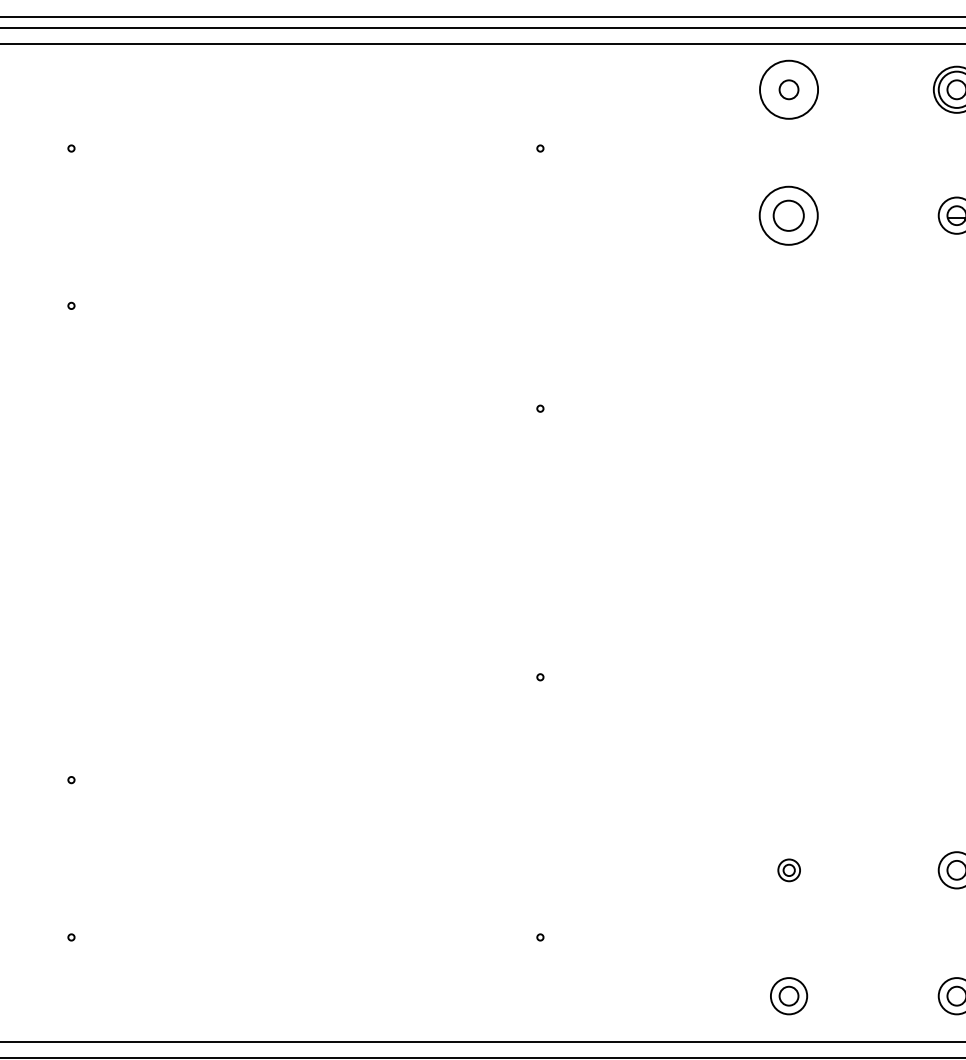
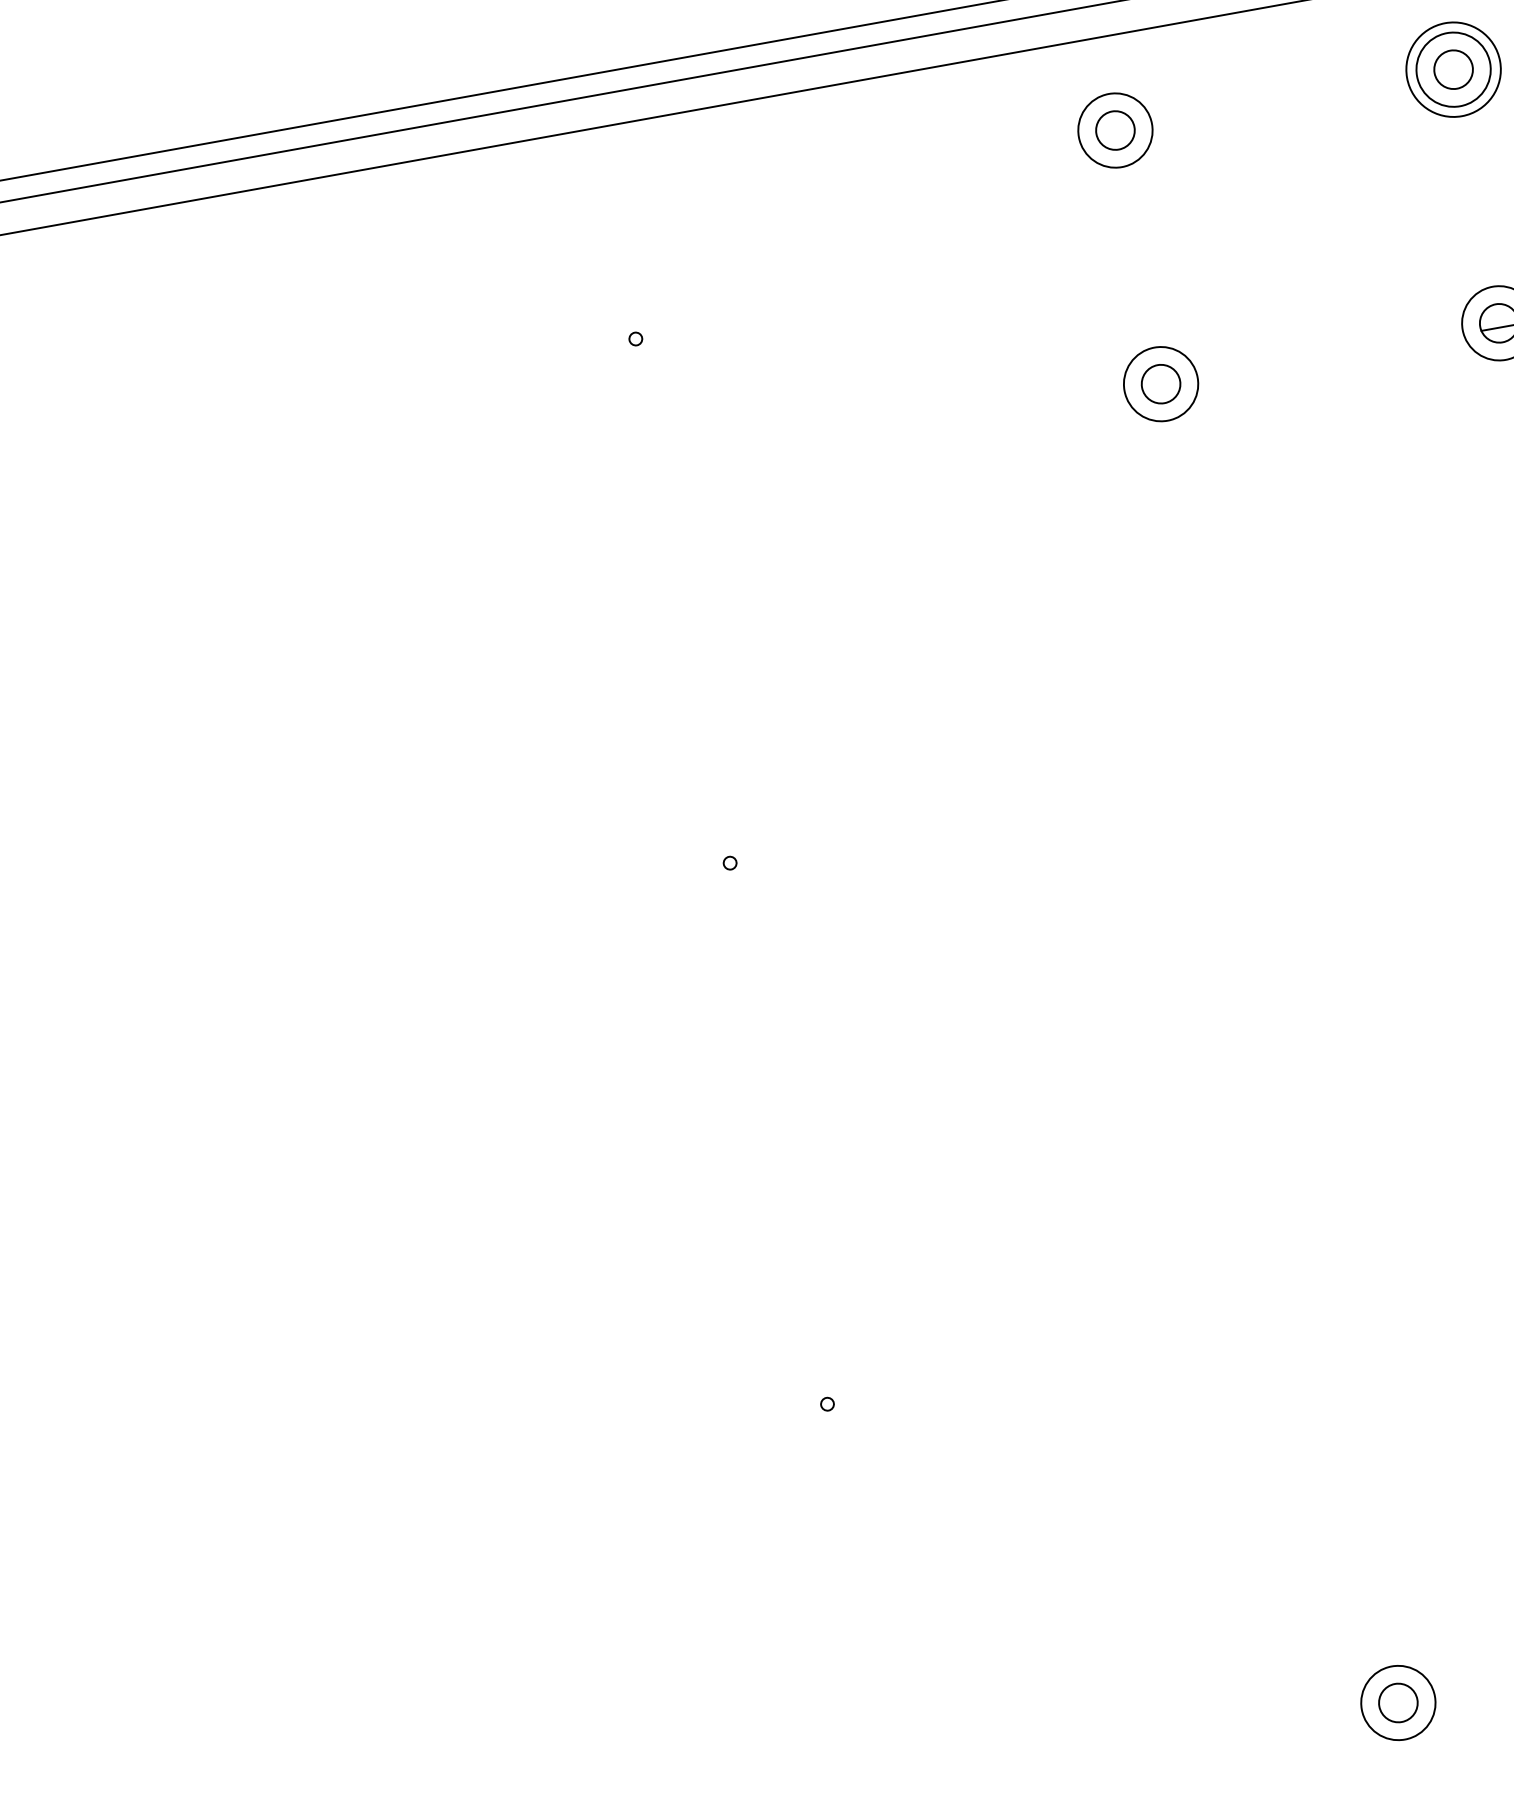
circle: (788, 89) -> (1114, 130), size x0.62
part: (789, 215) -> (1161, 383), size x0.62
part: (789, 870) -> (1399, 1703), size x1.67

